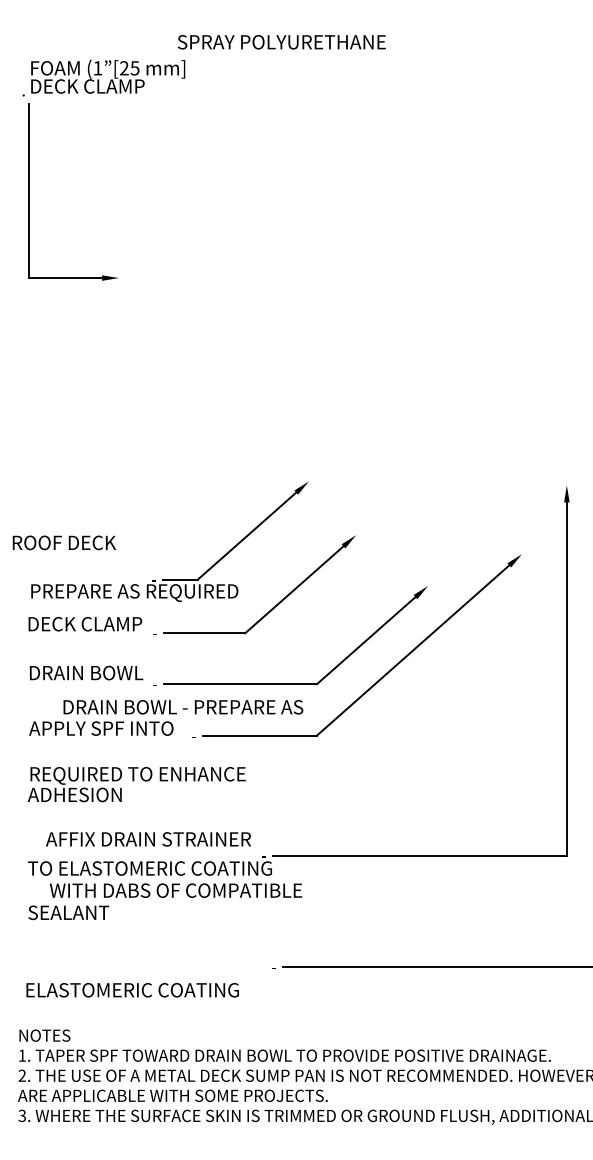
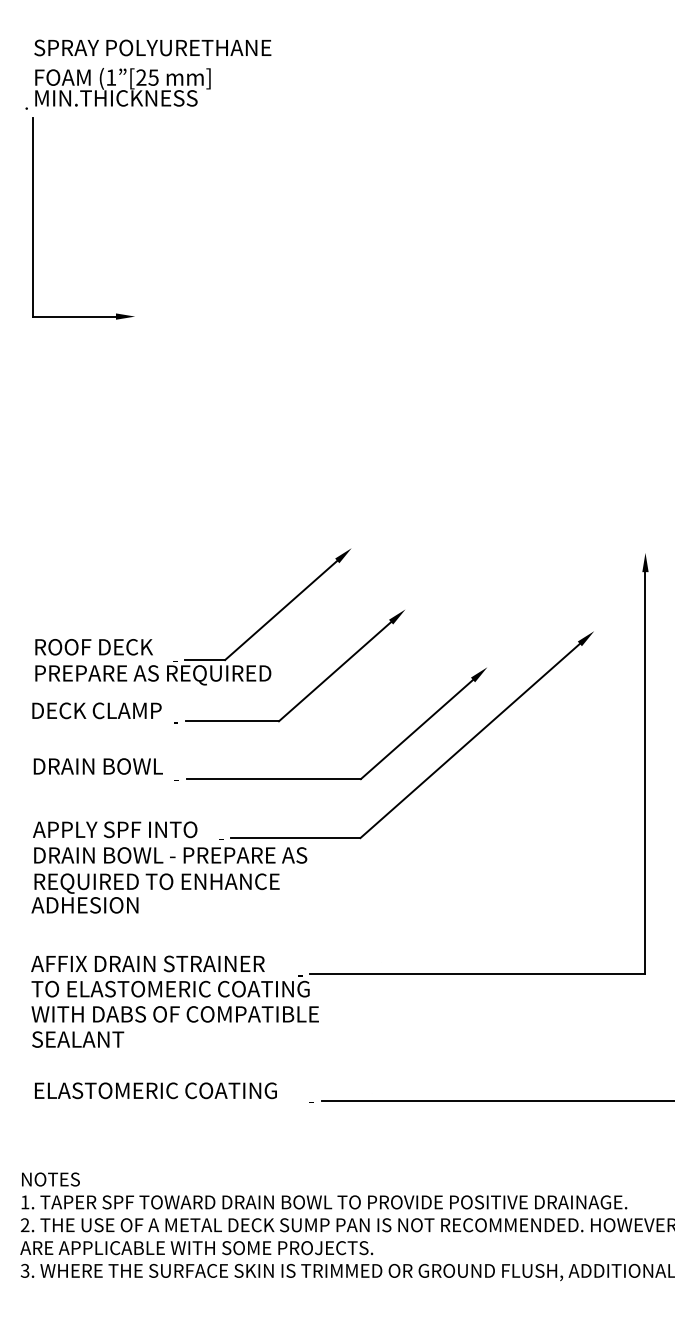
text: (281, 41) -> (152, 47), moved
text: (102, 86) -> (116, 98), DECK CLAMP -> MIN.THICKNESS
text: (63, 543) -> (93, 647), moved
text: (183, 707) -> (170, 855), moved
text: (148, 838) -> (147, 963), moved
text: (175, 890) -> (174, 1014), moved
text: (132, 989) -> (155, 1090), moved

